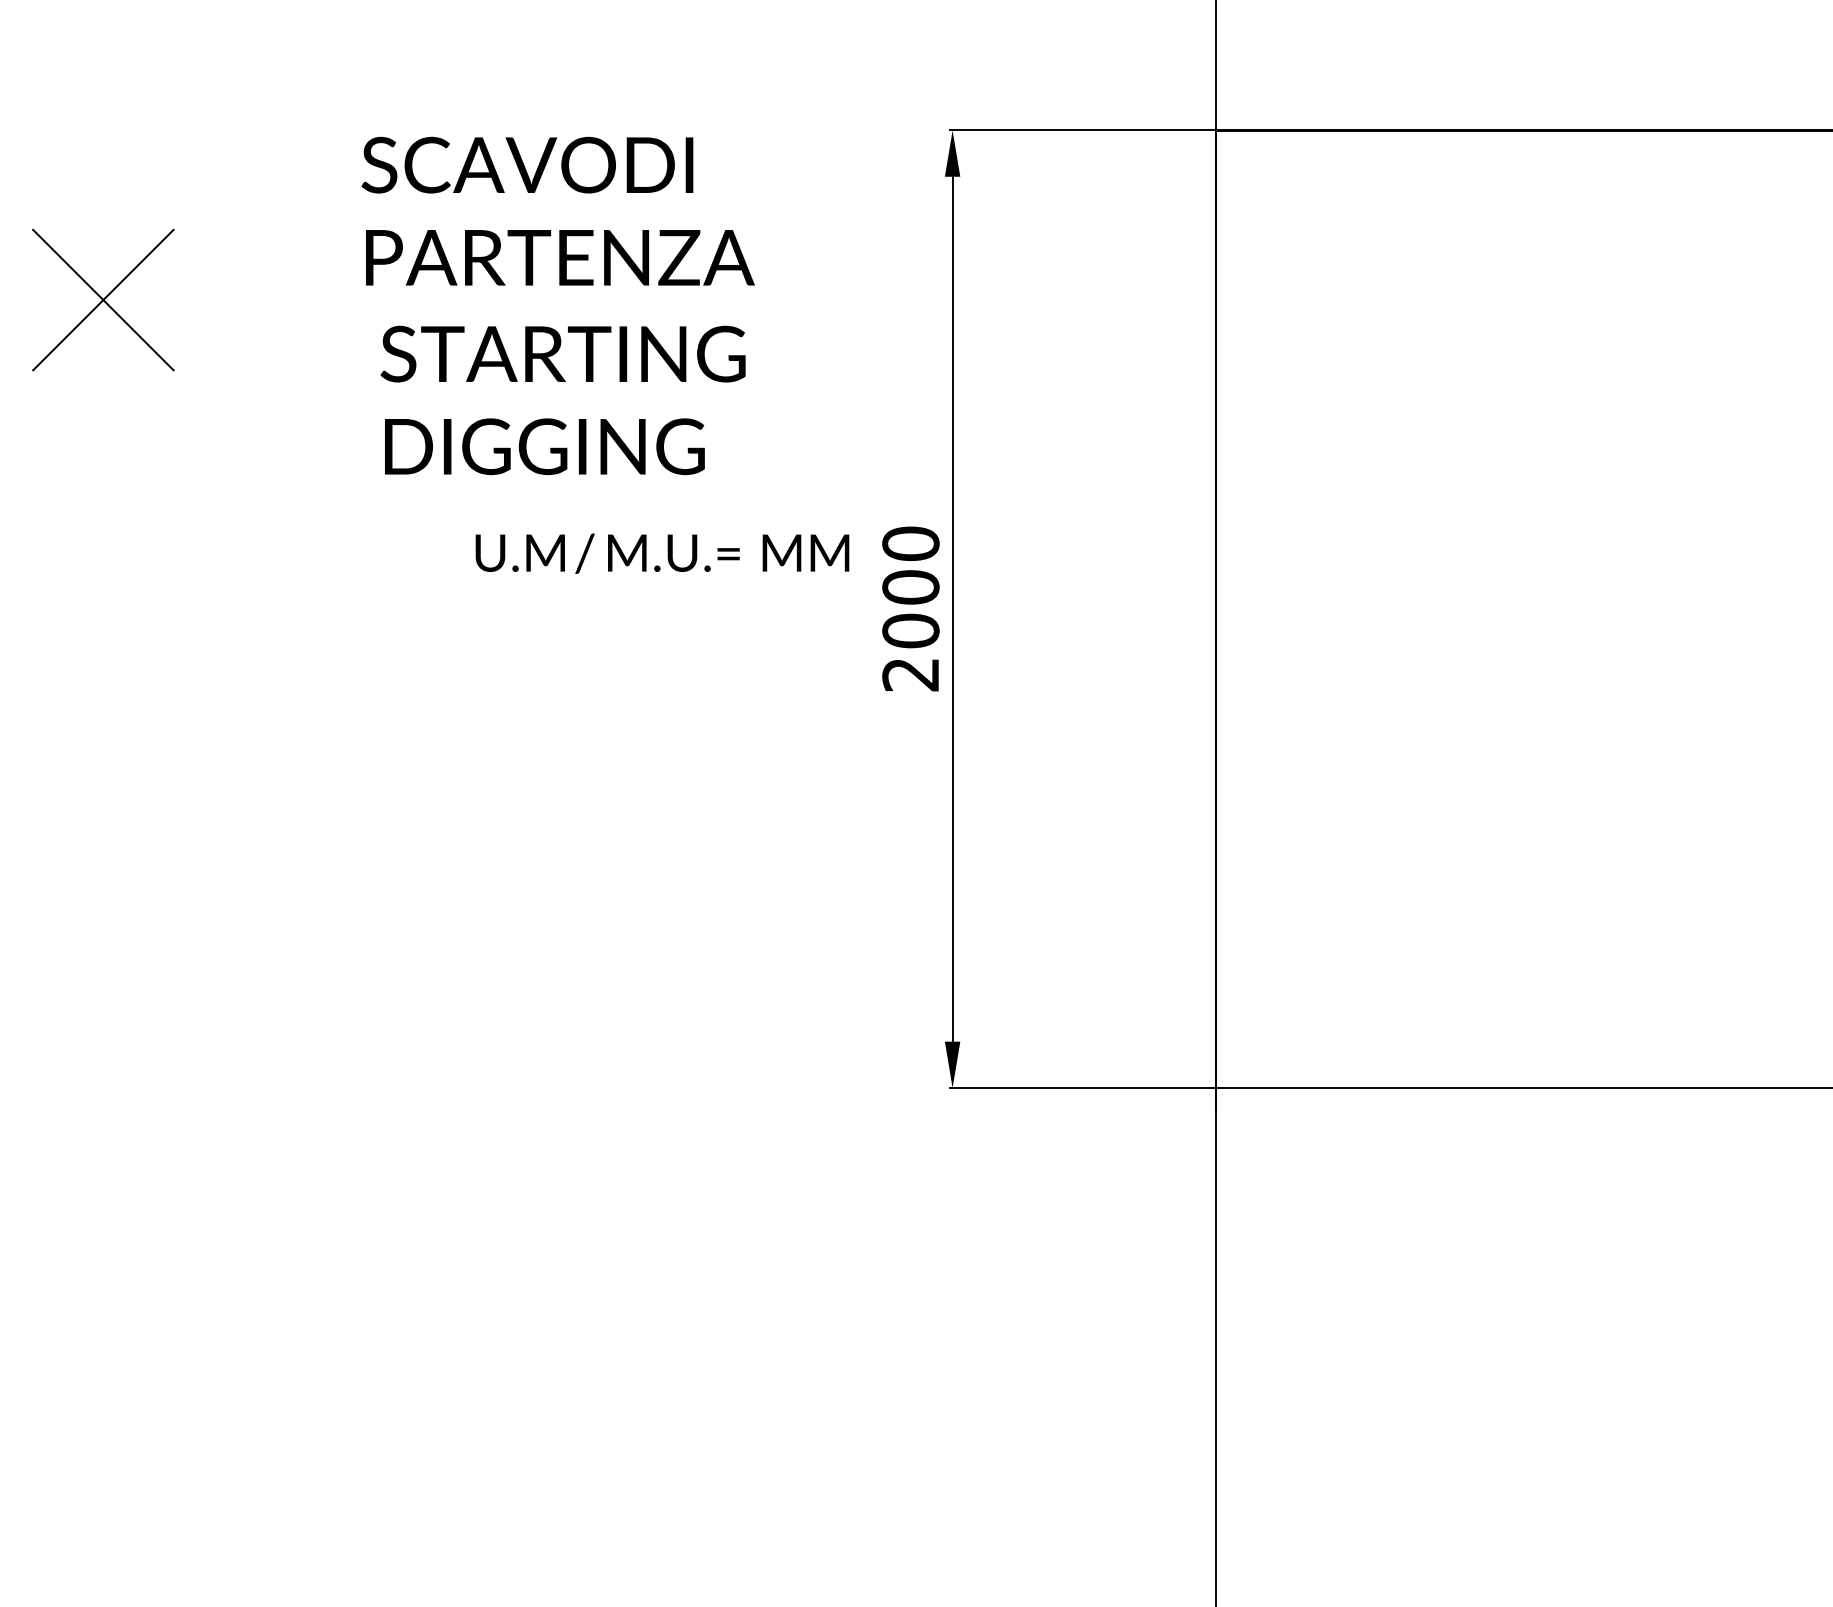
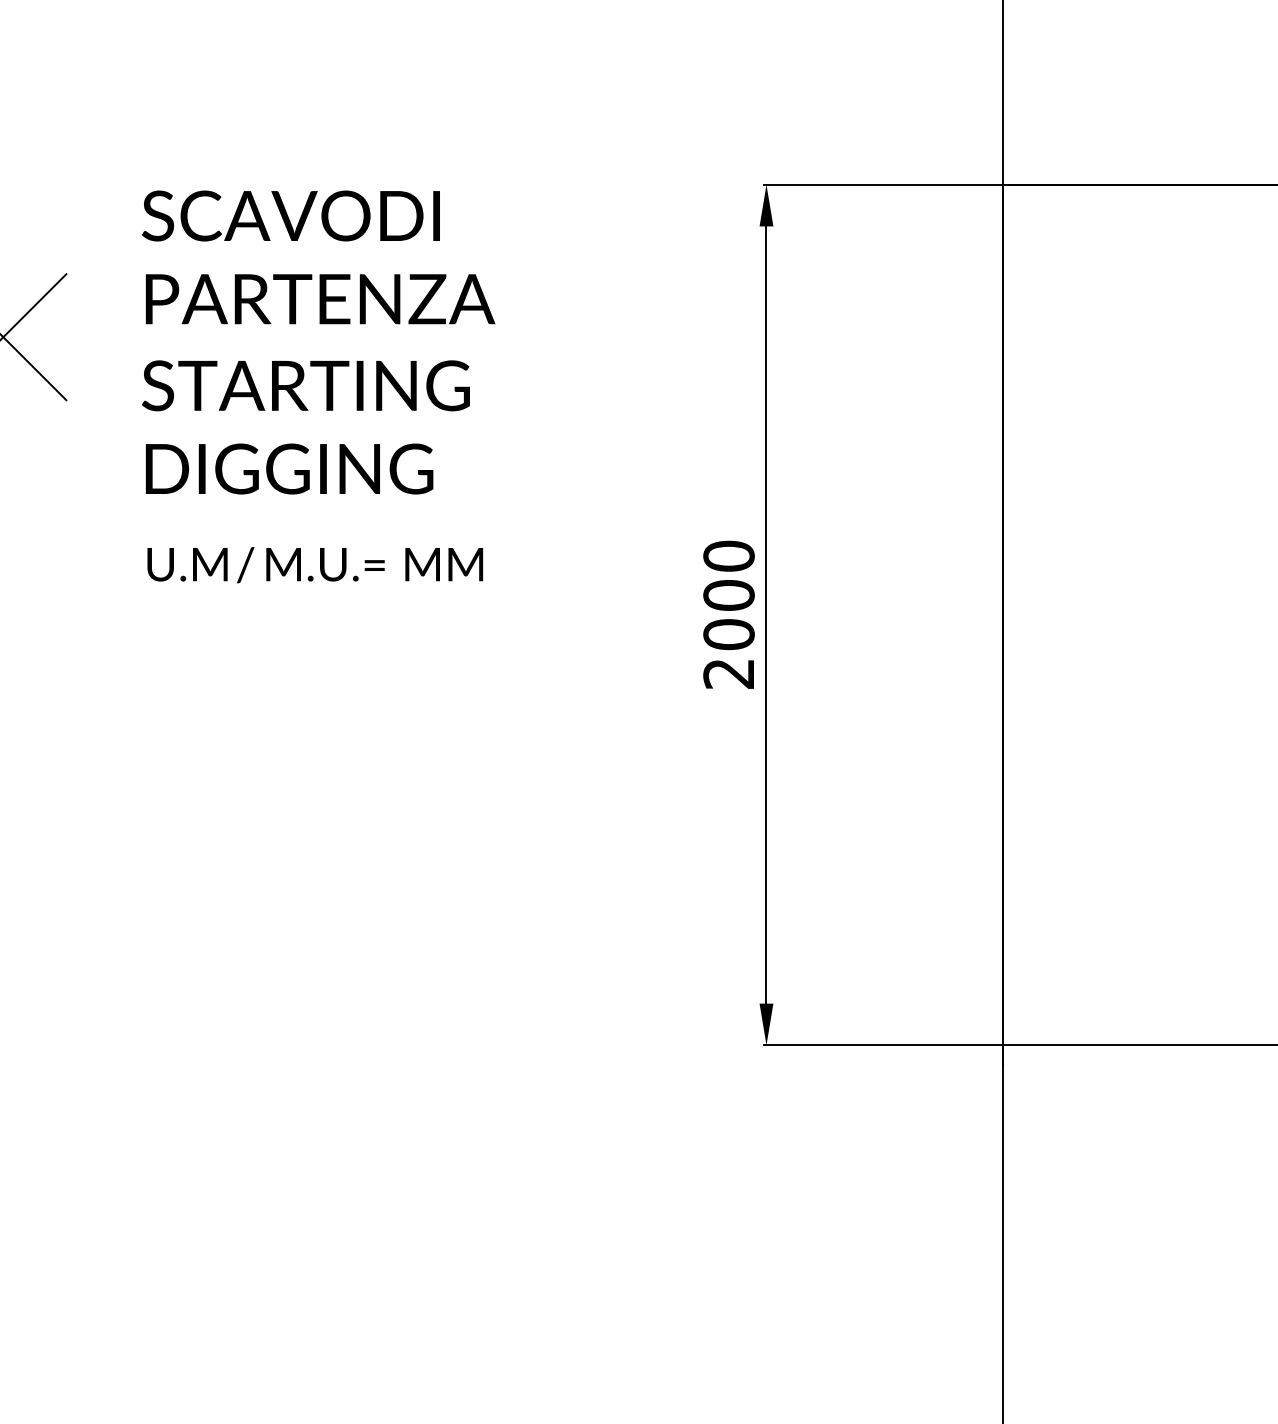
text: (557, 210) -> (317, 256), moved
text: (562, 400) -> (305, 427), moved
text: (662, 553) -> (315, 564), moved

